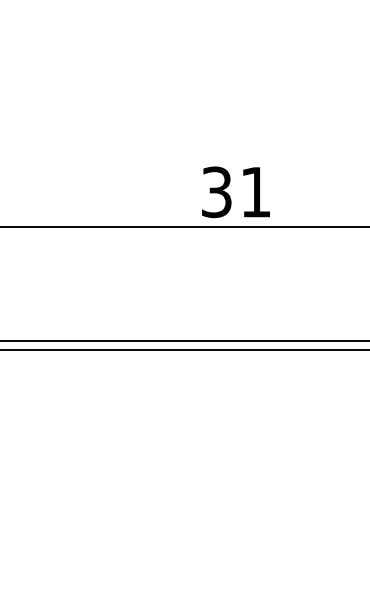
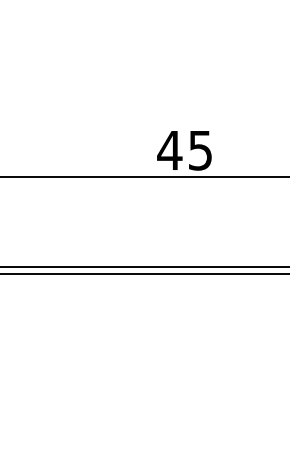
text: (235, 192) -> (184, 150), 31 -> 45

